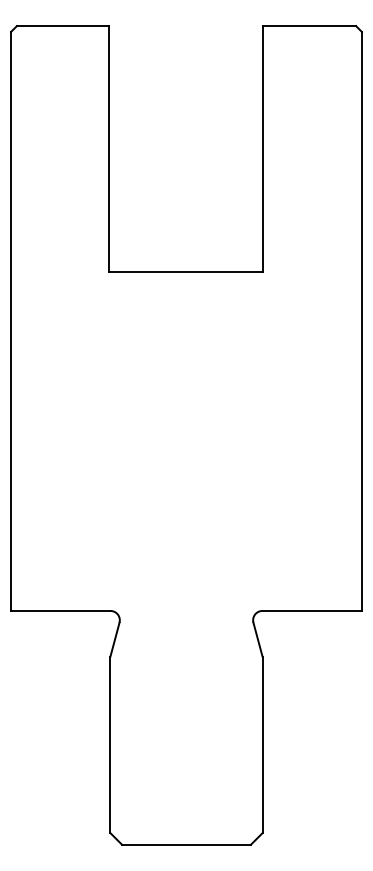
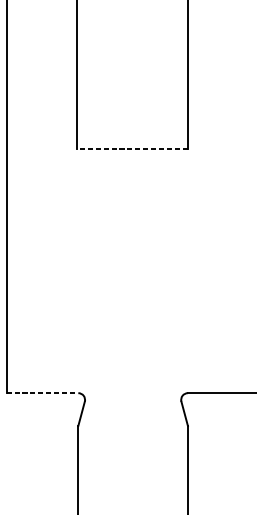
line: (185, 271) -> (132, 148), solid -> dashed
line: (60, 610) -> (42, 392), solid -> dashed

